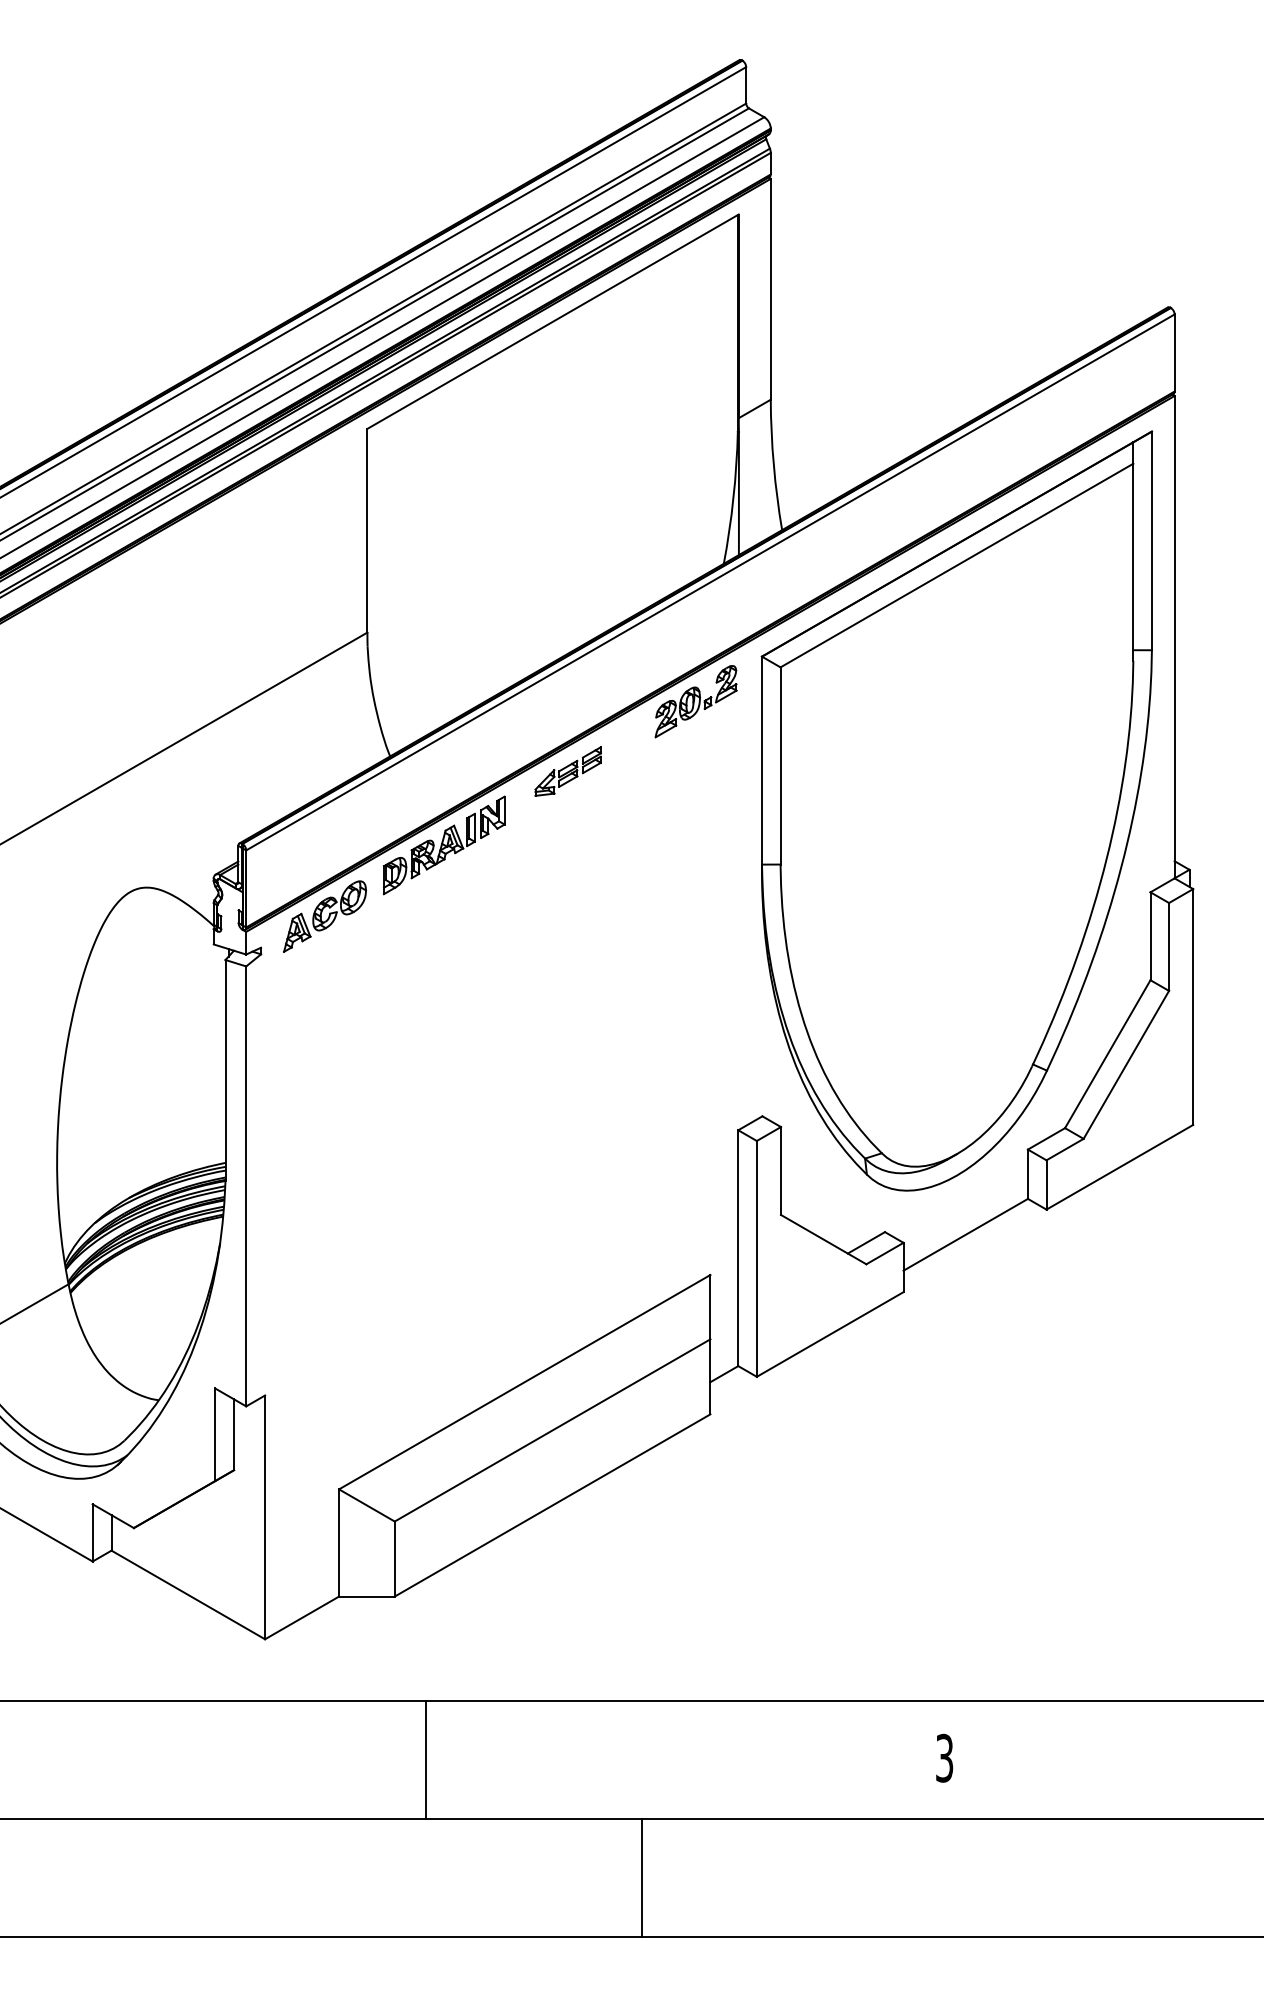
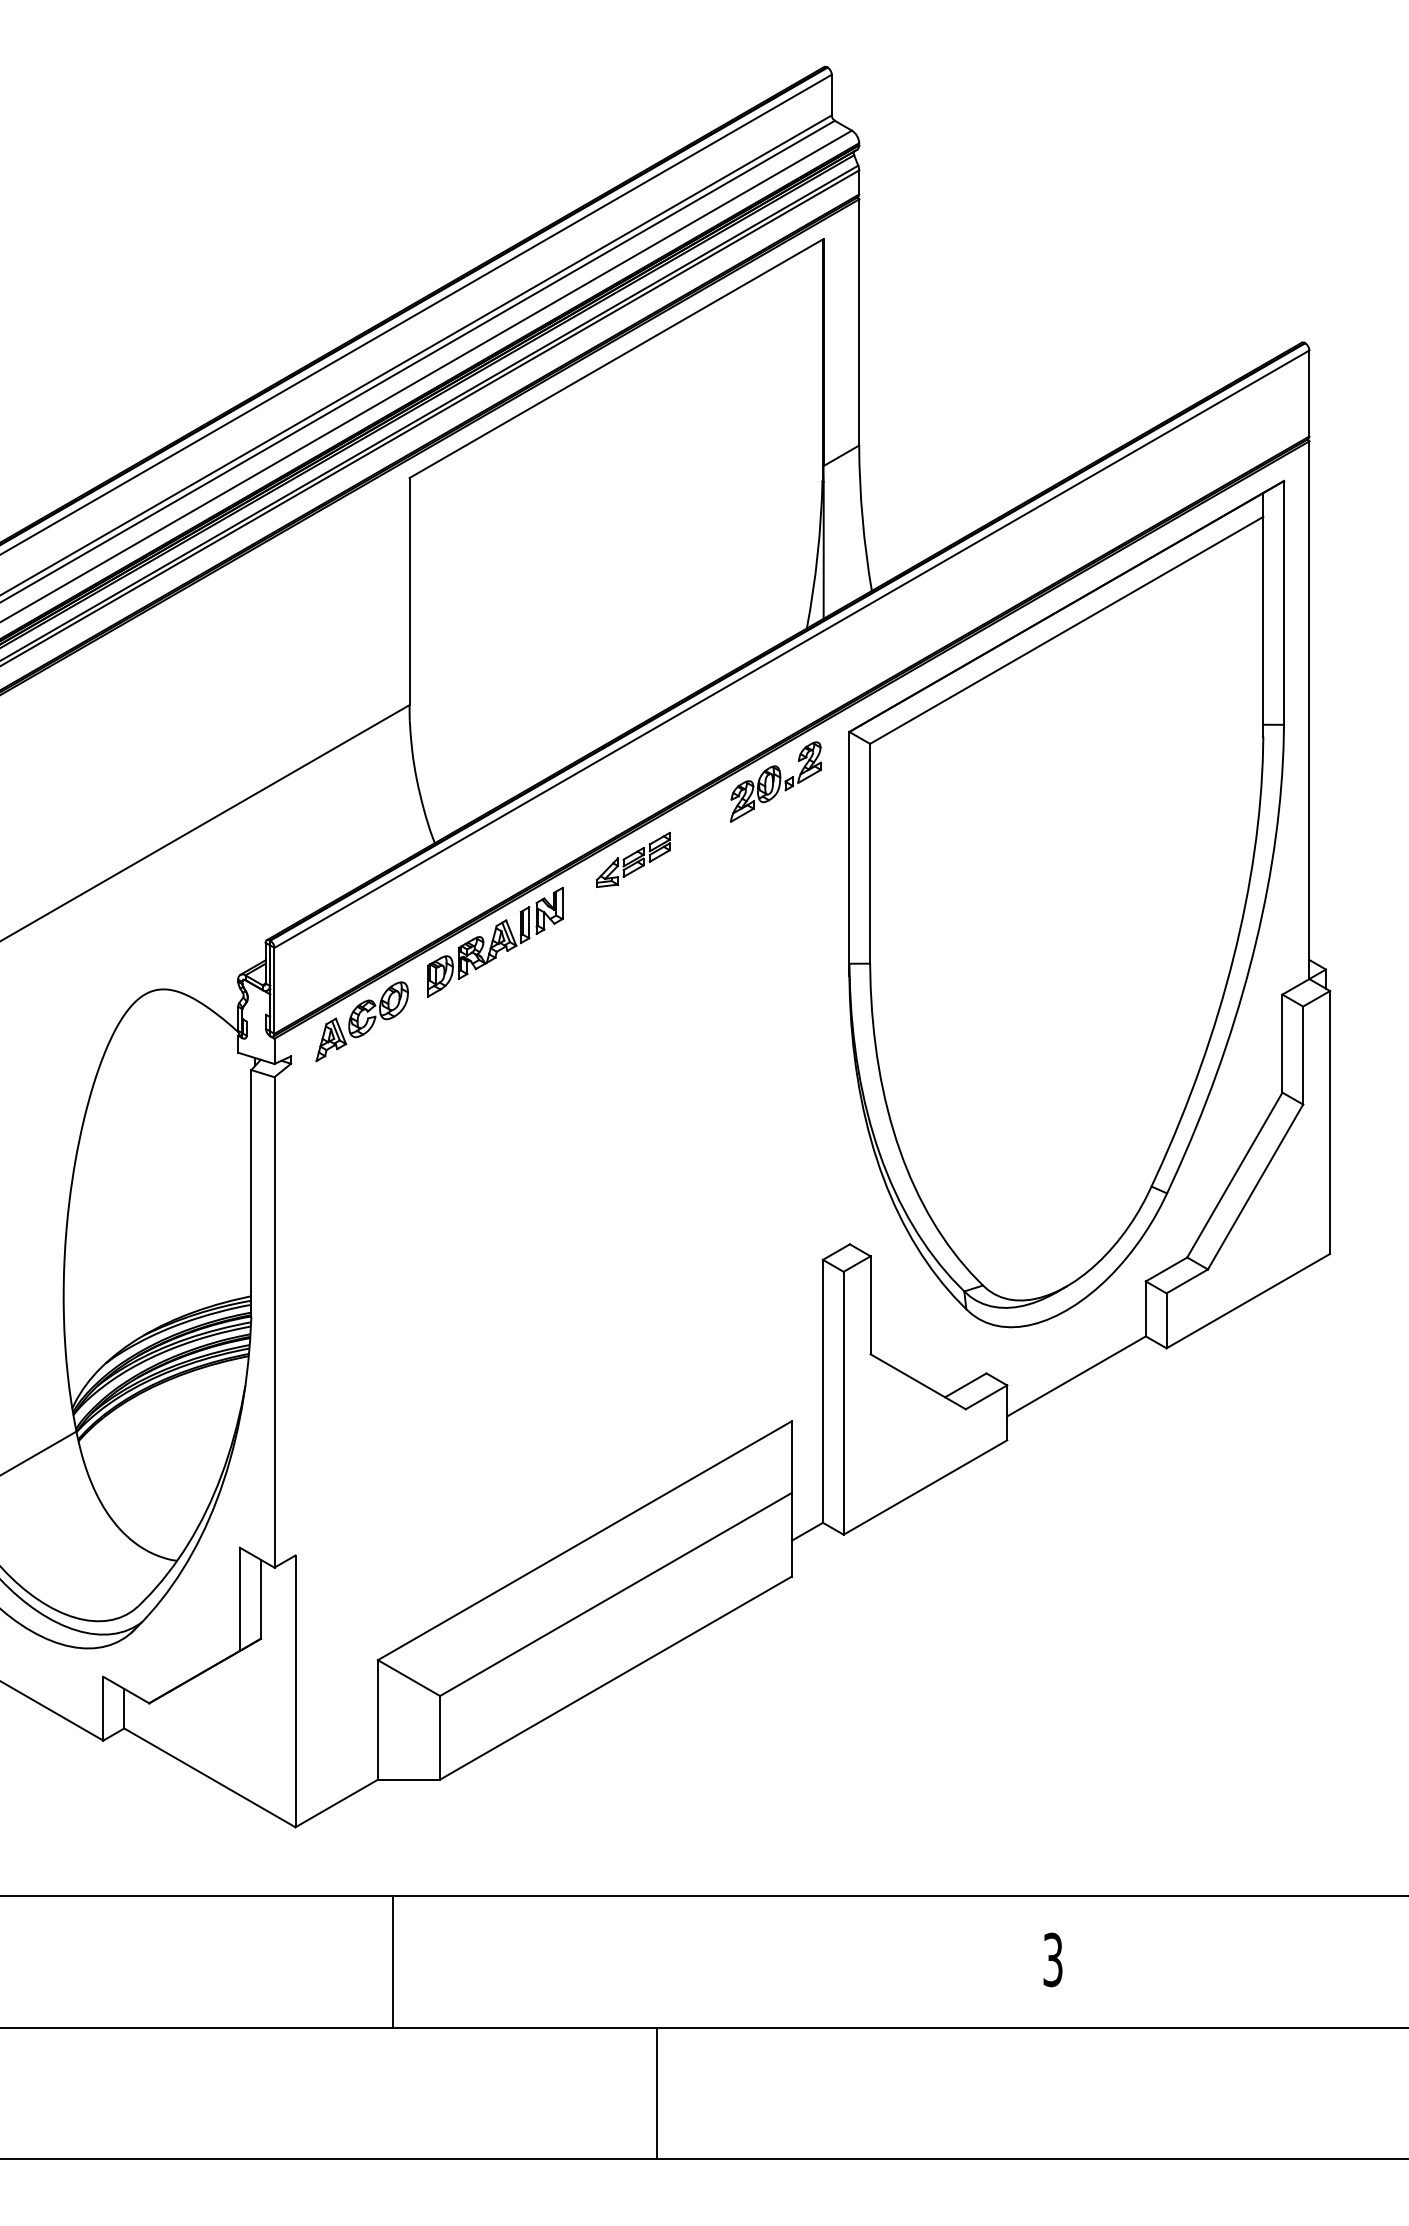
line: (425, 1759) -> (393, 1961), moved
line: (641, 1878) -> (656, 2093), moved

